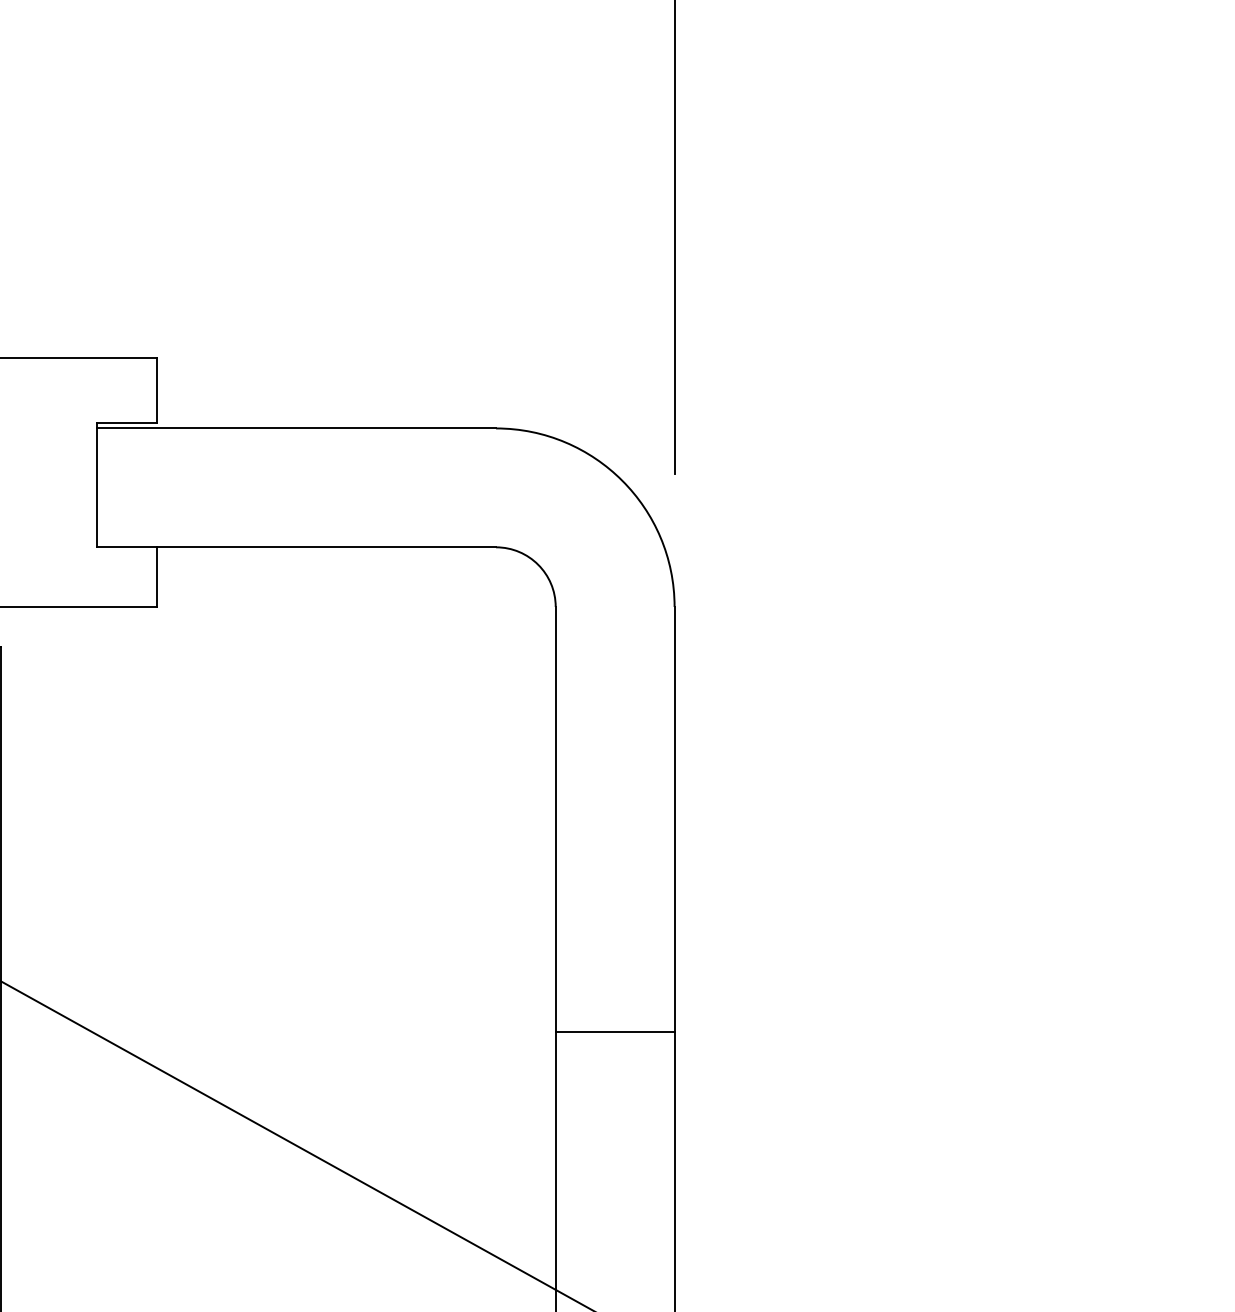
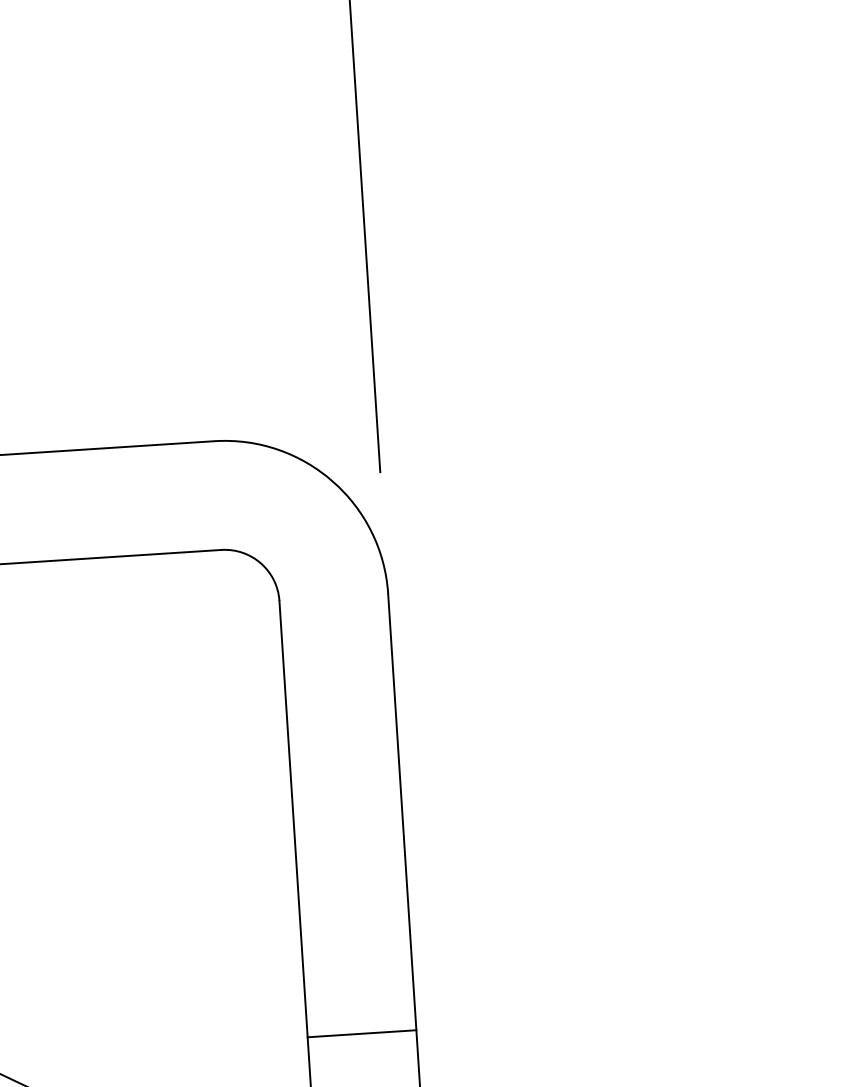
line: (614, 1031) -> (361, 1033), moved

